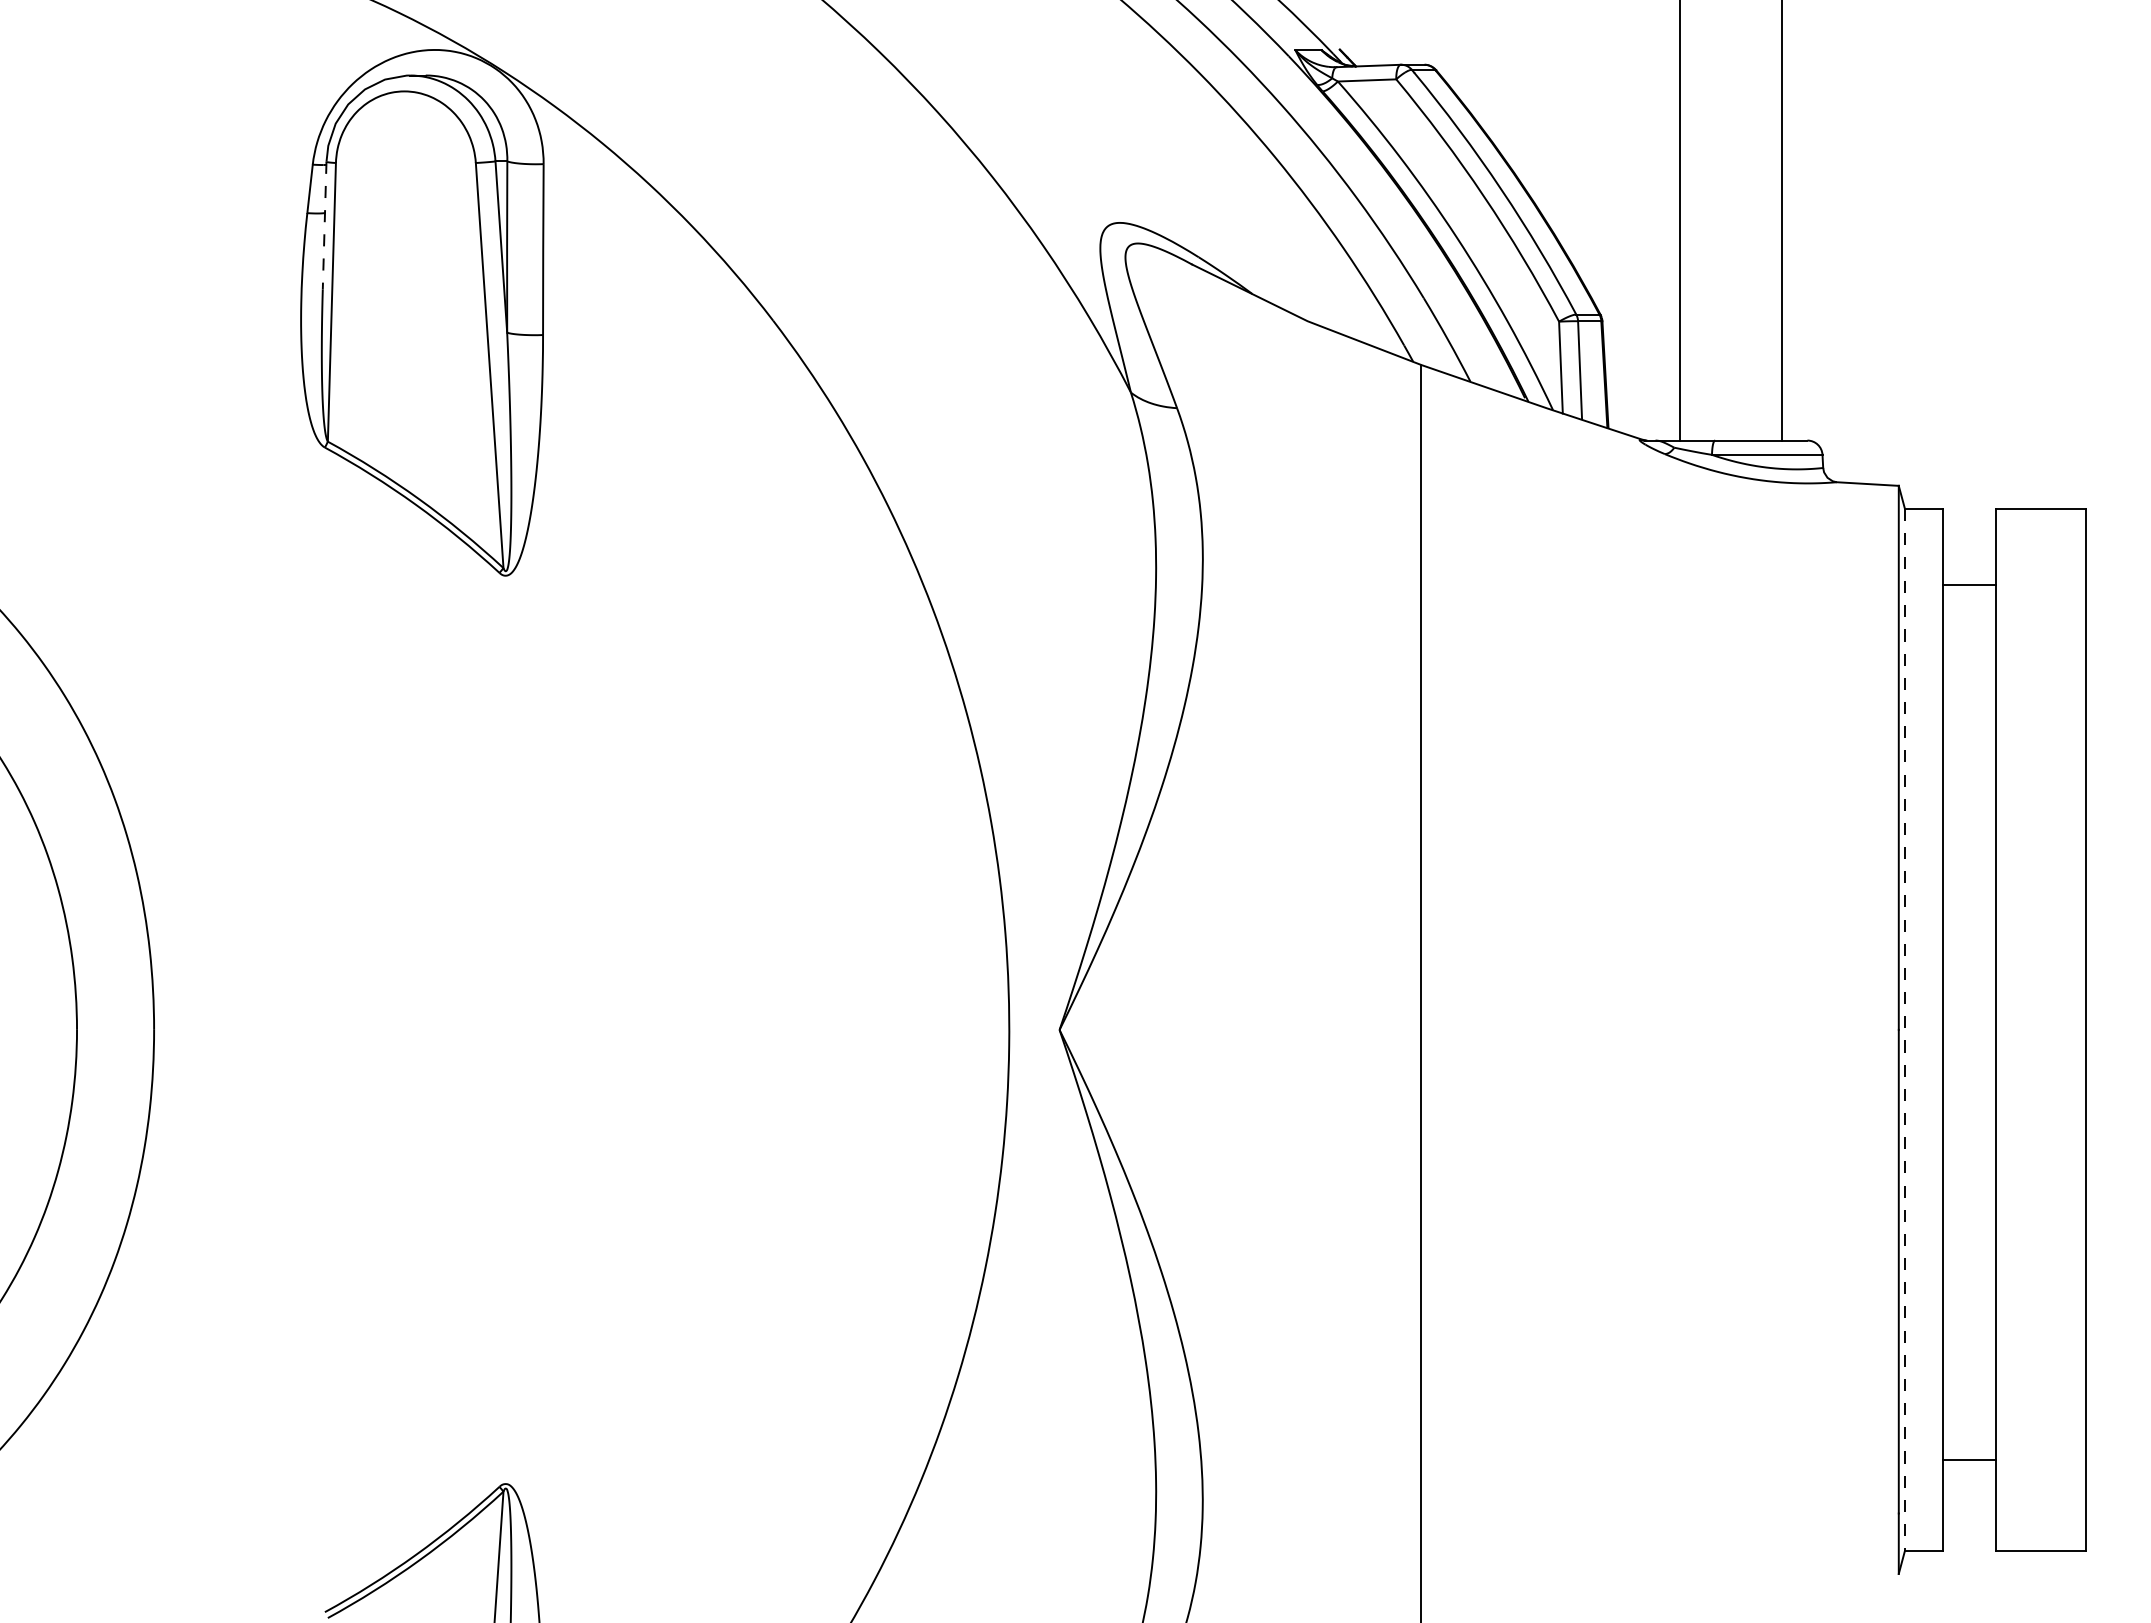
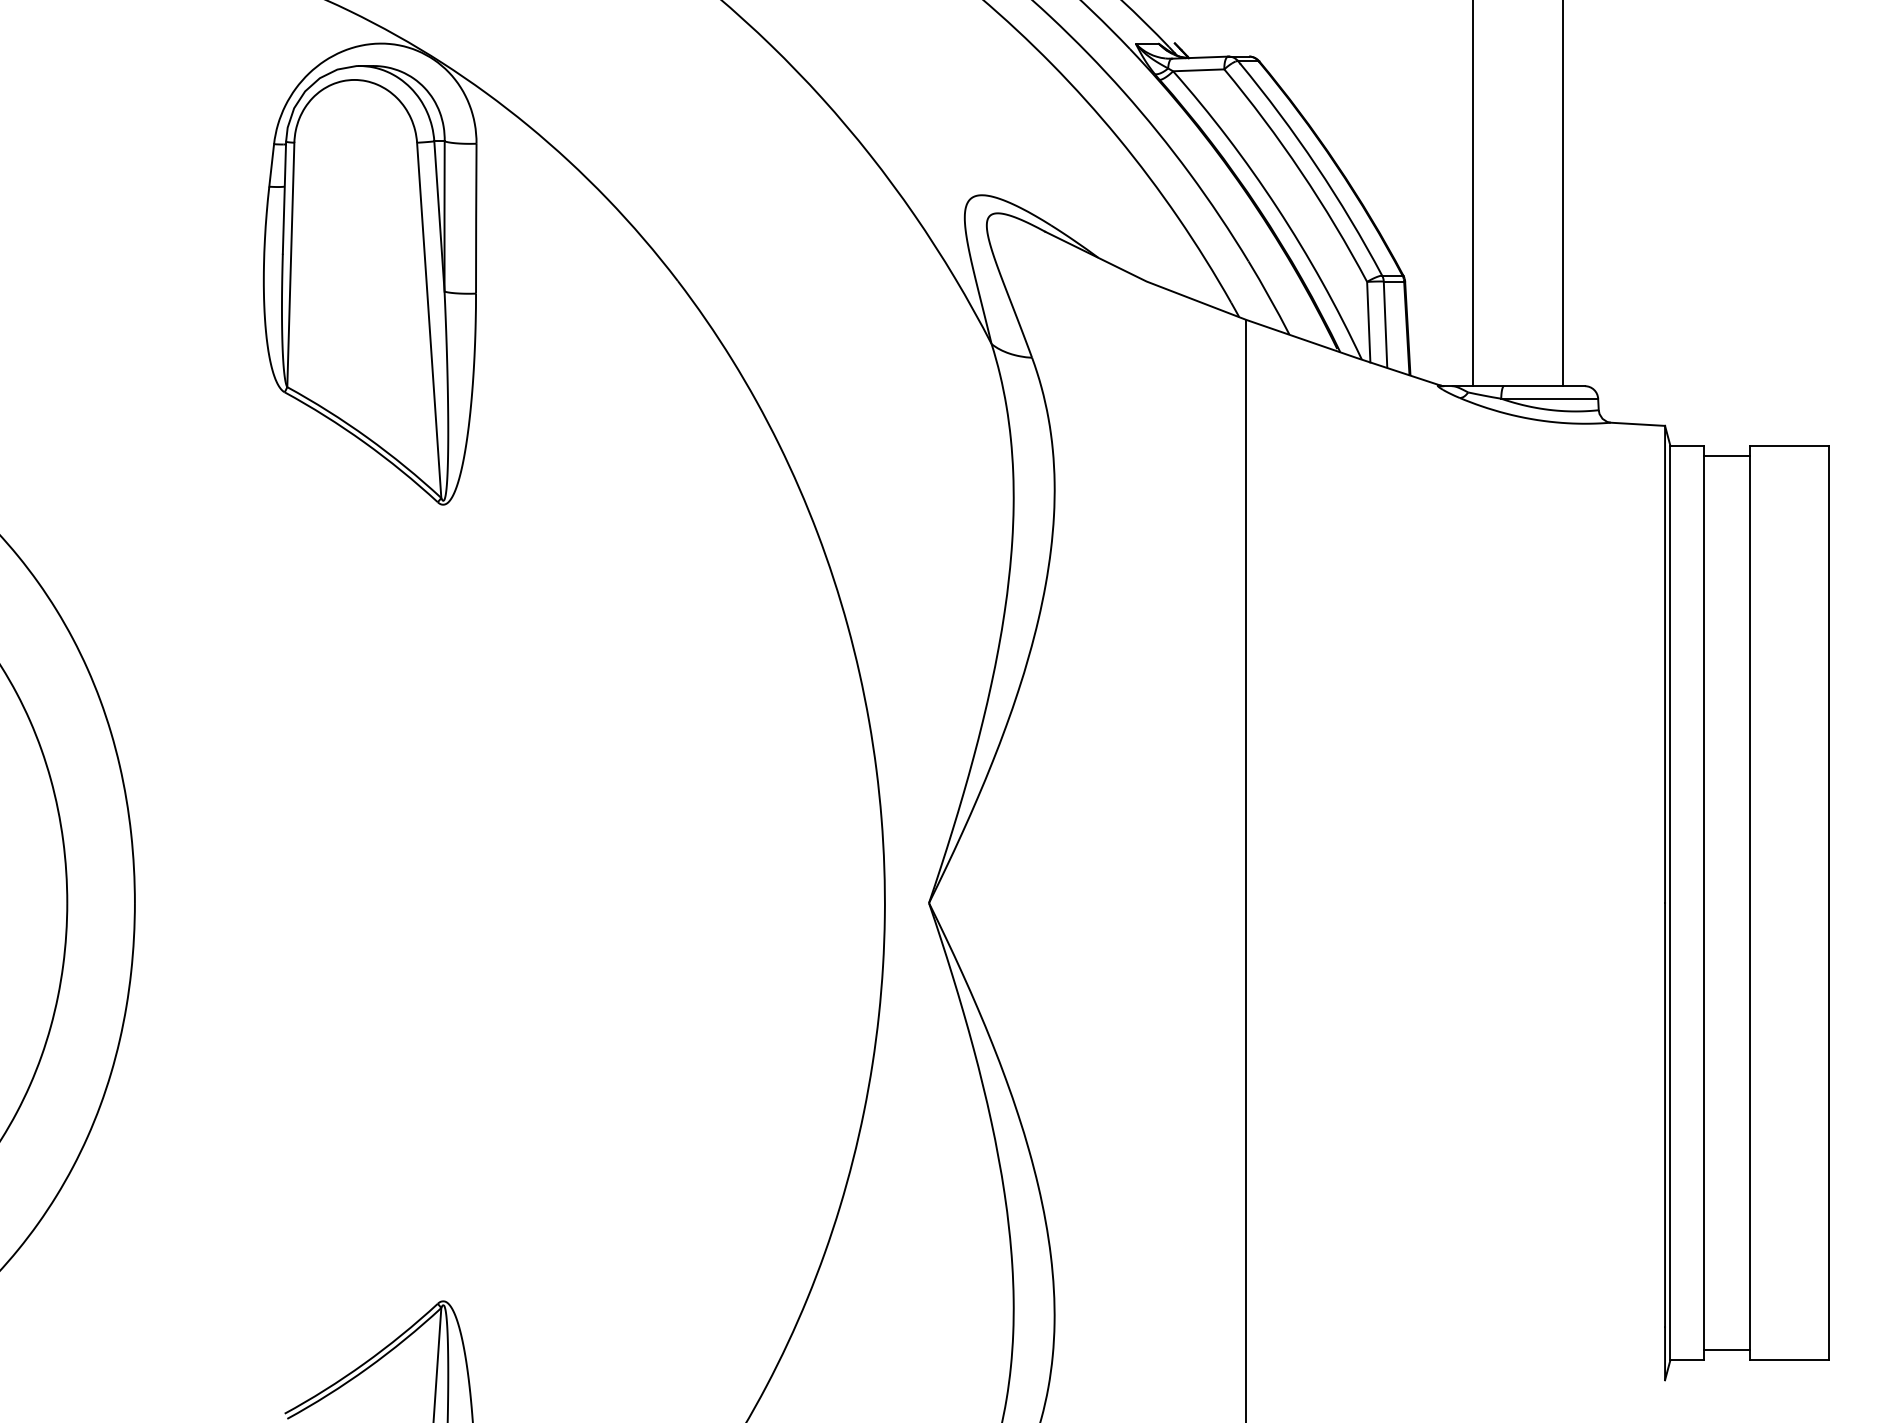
line: (324, 226) -> (284, 198), dashed -> solid
line: (1968, 584) -> (1726, 455), moved
line: (1904, 1030) -> (1670, 903), dashed -> solid
line: (1968, 1460) -> (1726, 1350), moved

